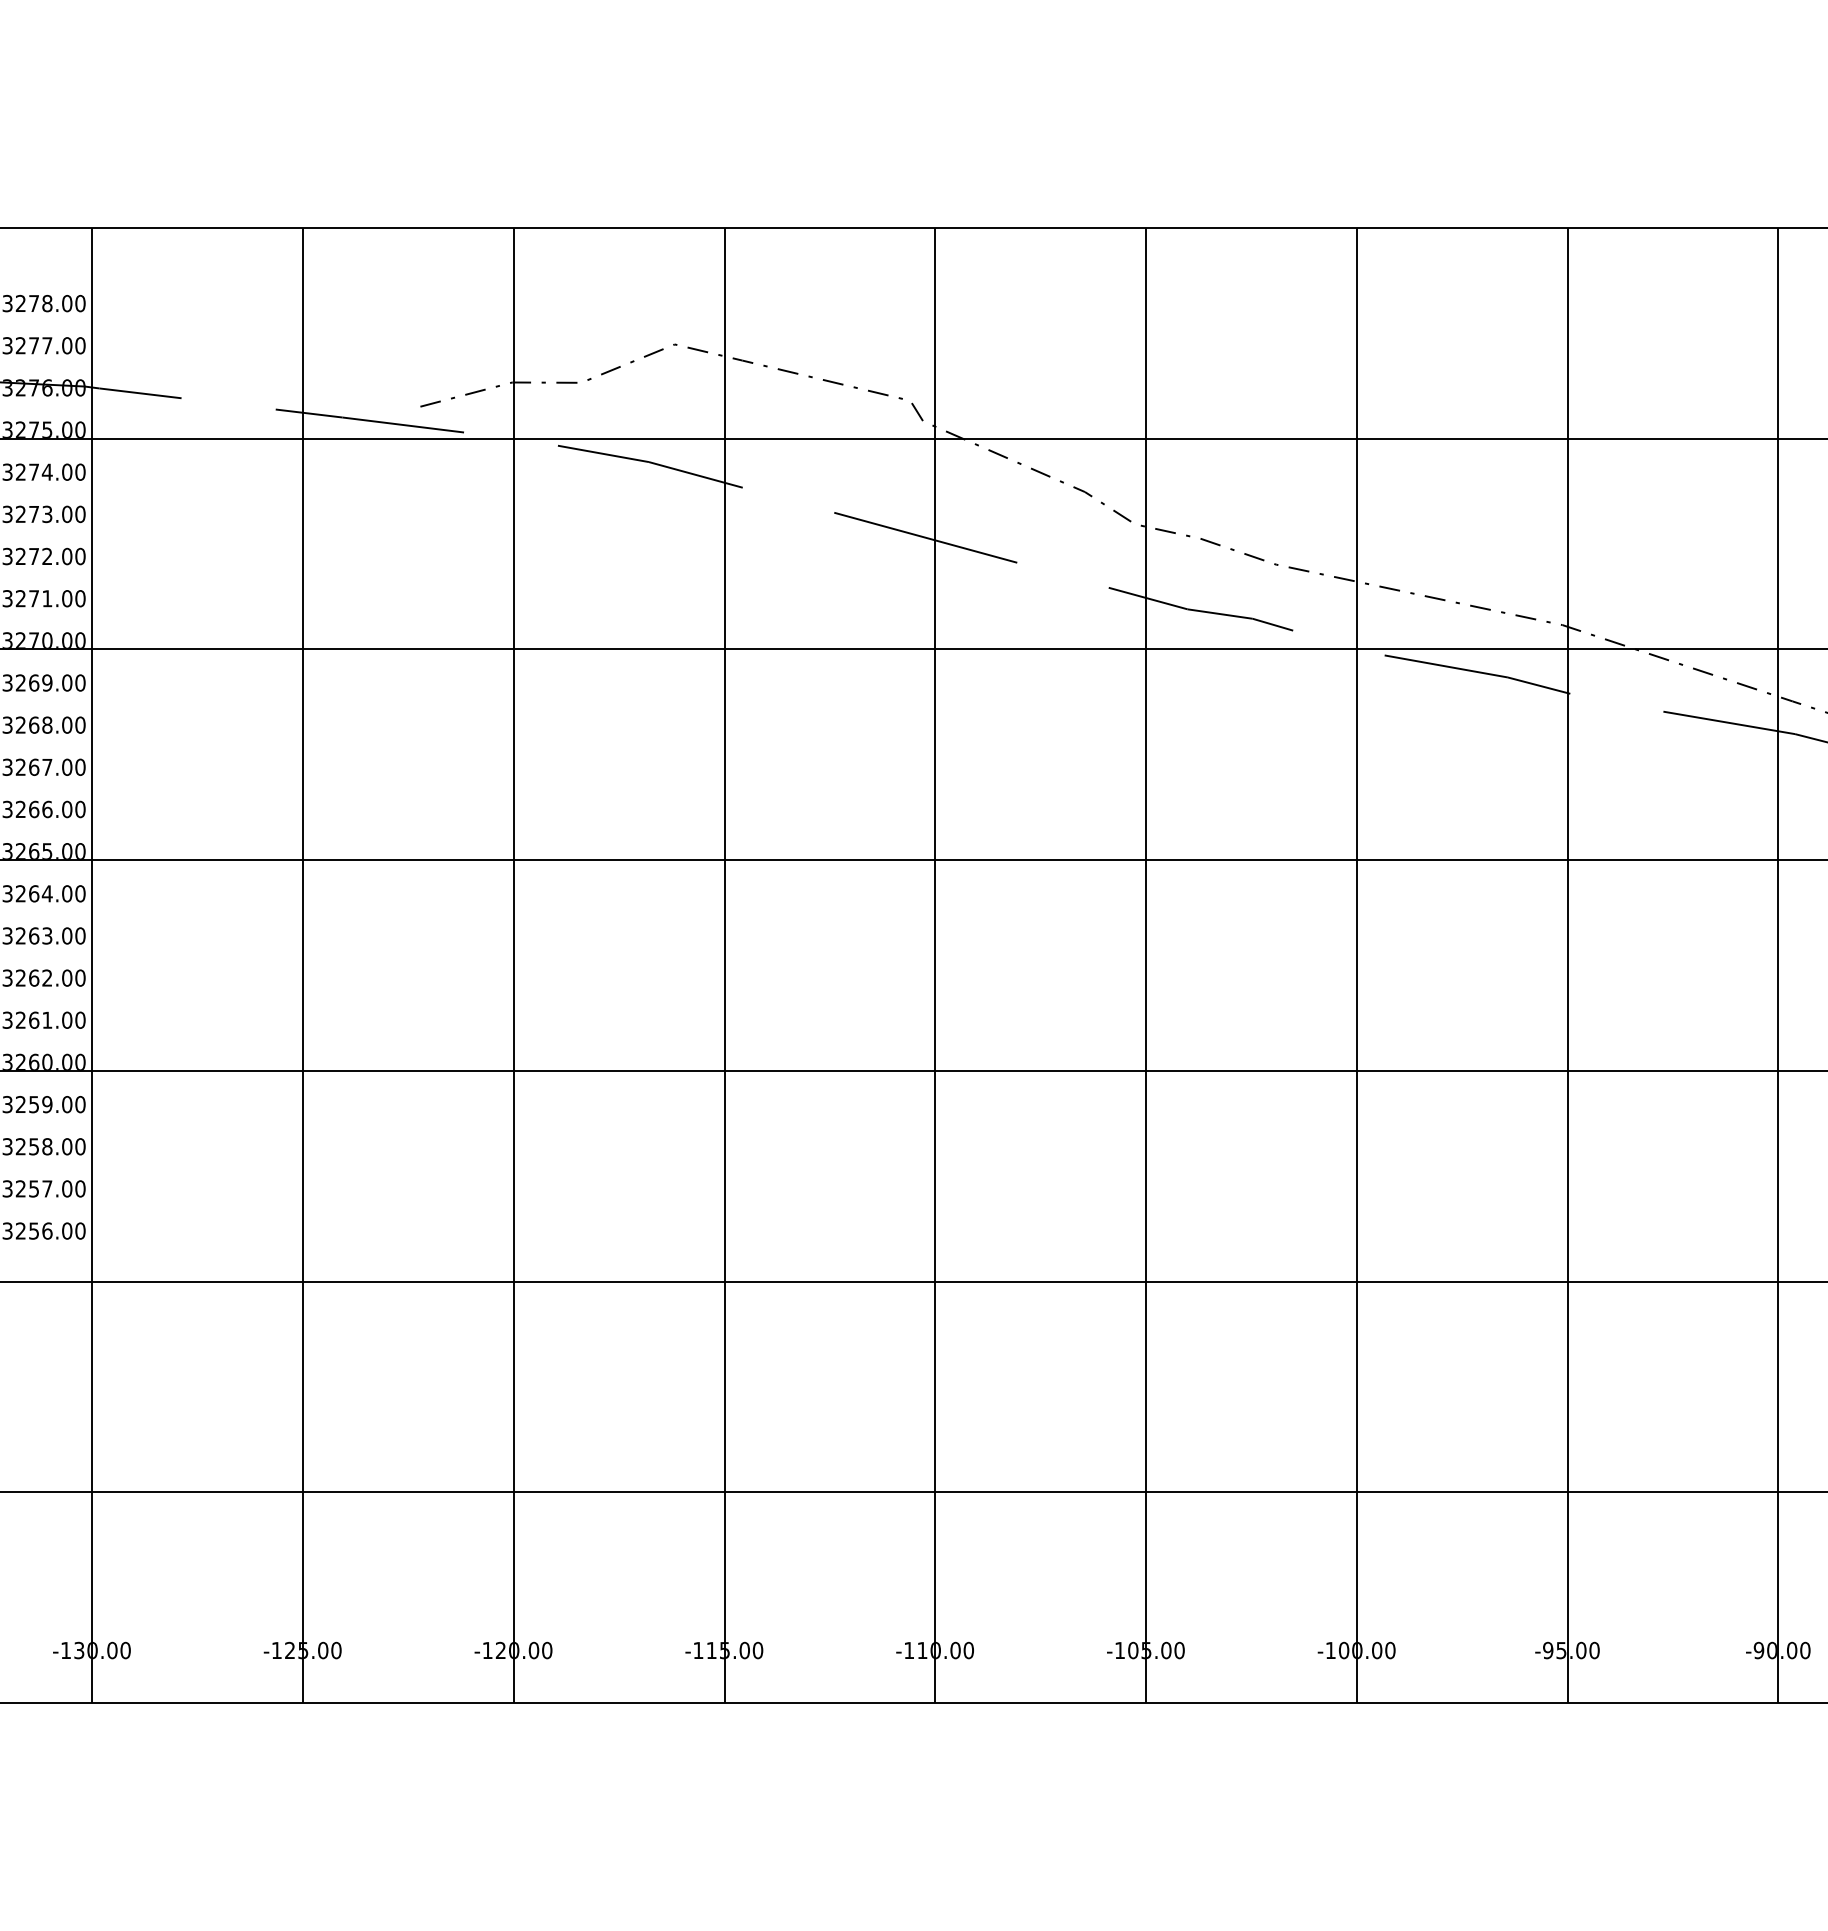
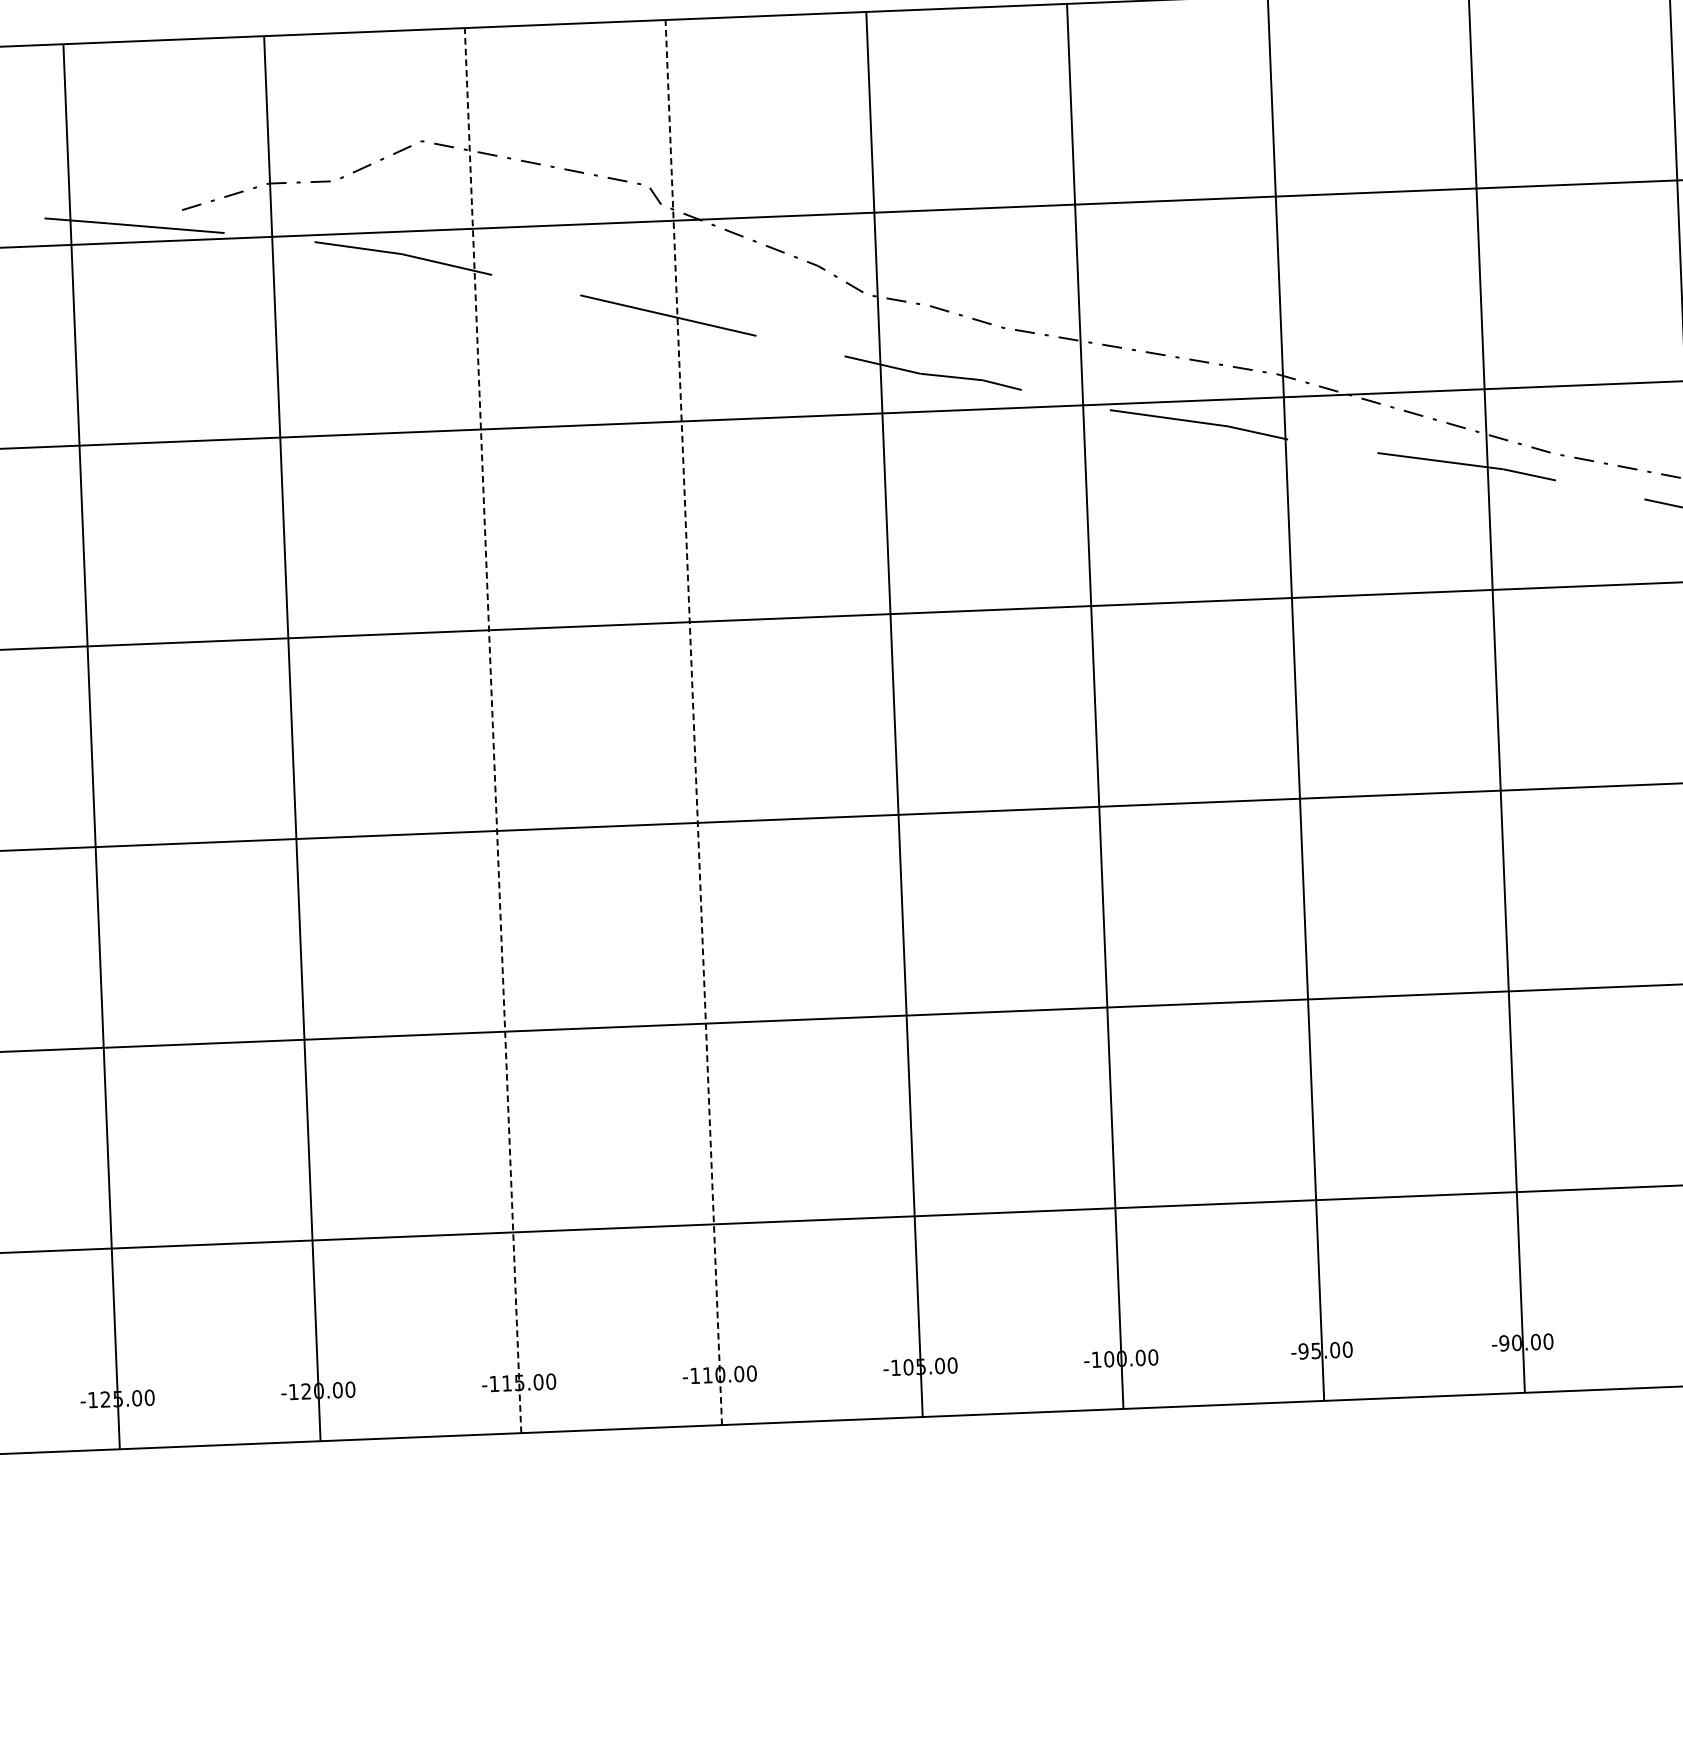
line: (724, 965) -> (493, 730), solid -> dashed
line: (935, 965) -> (693, 722), solid -> dashed

